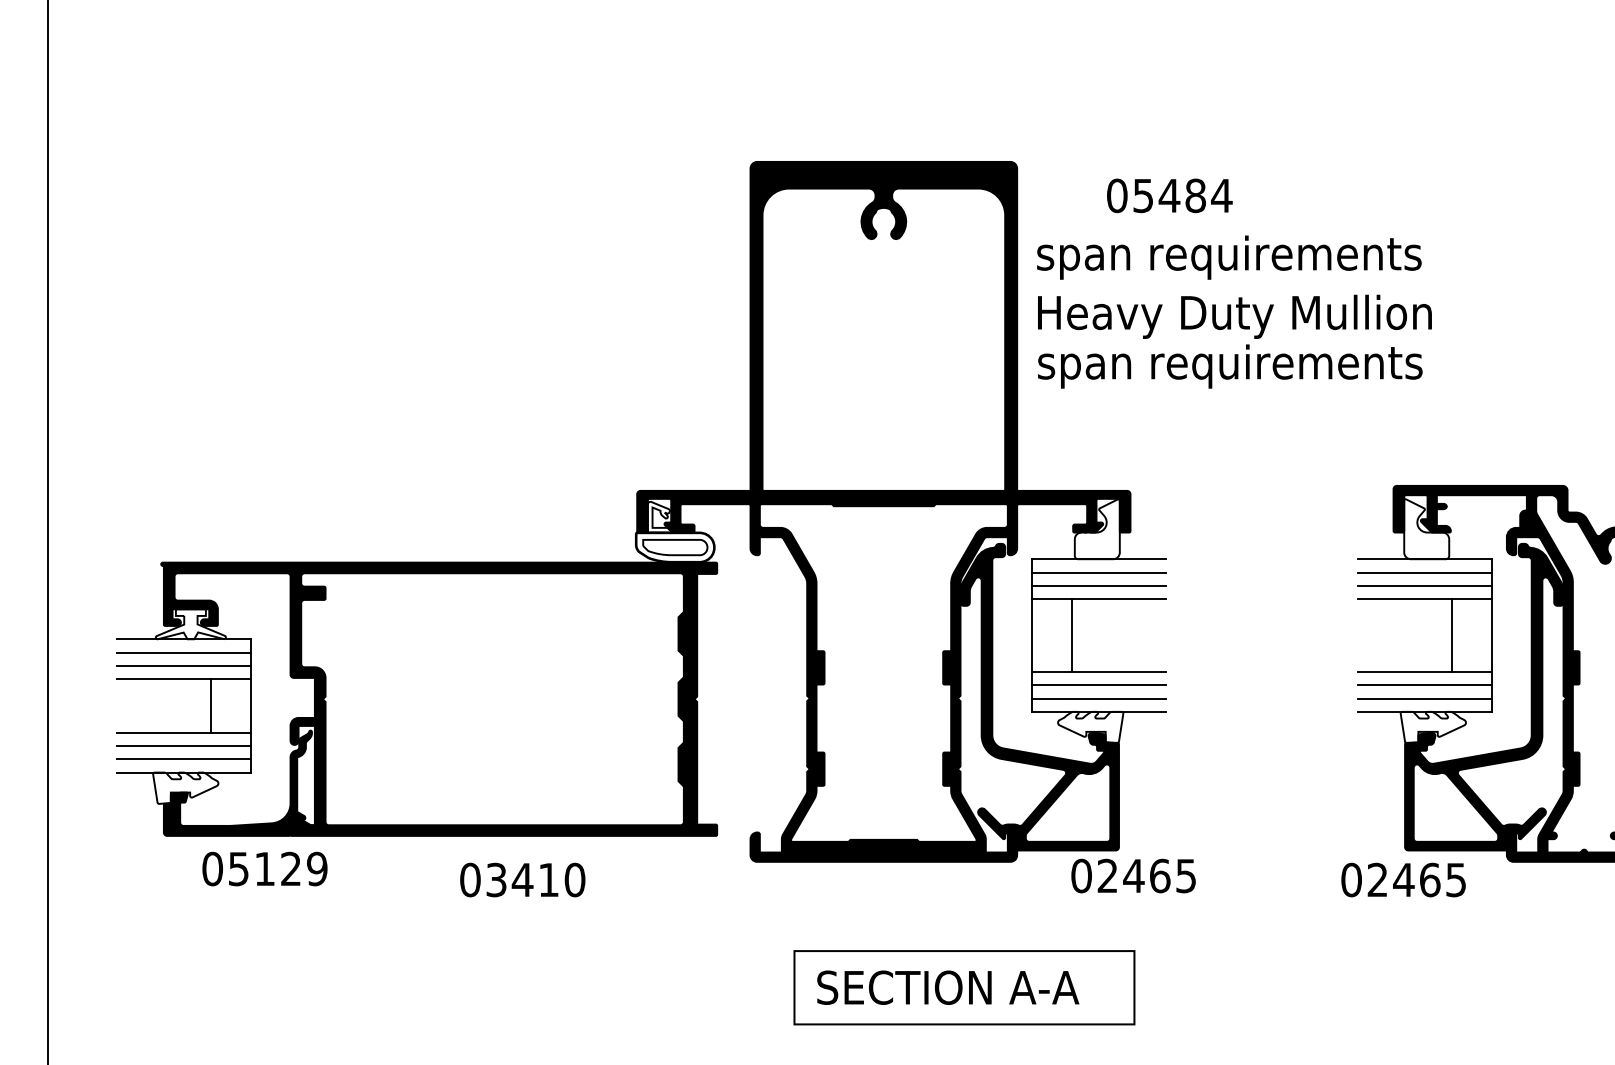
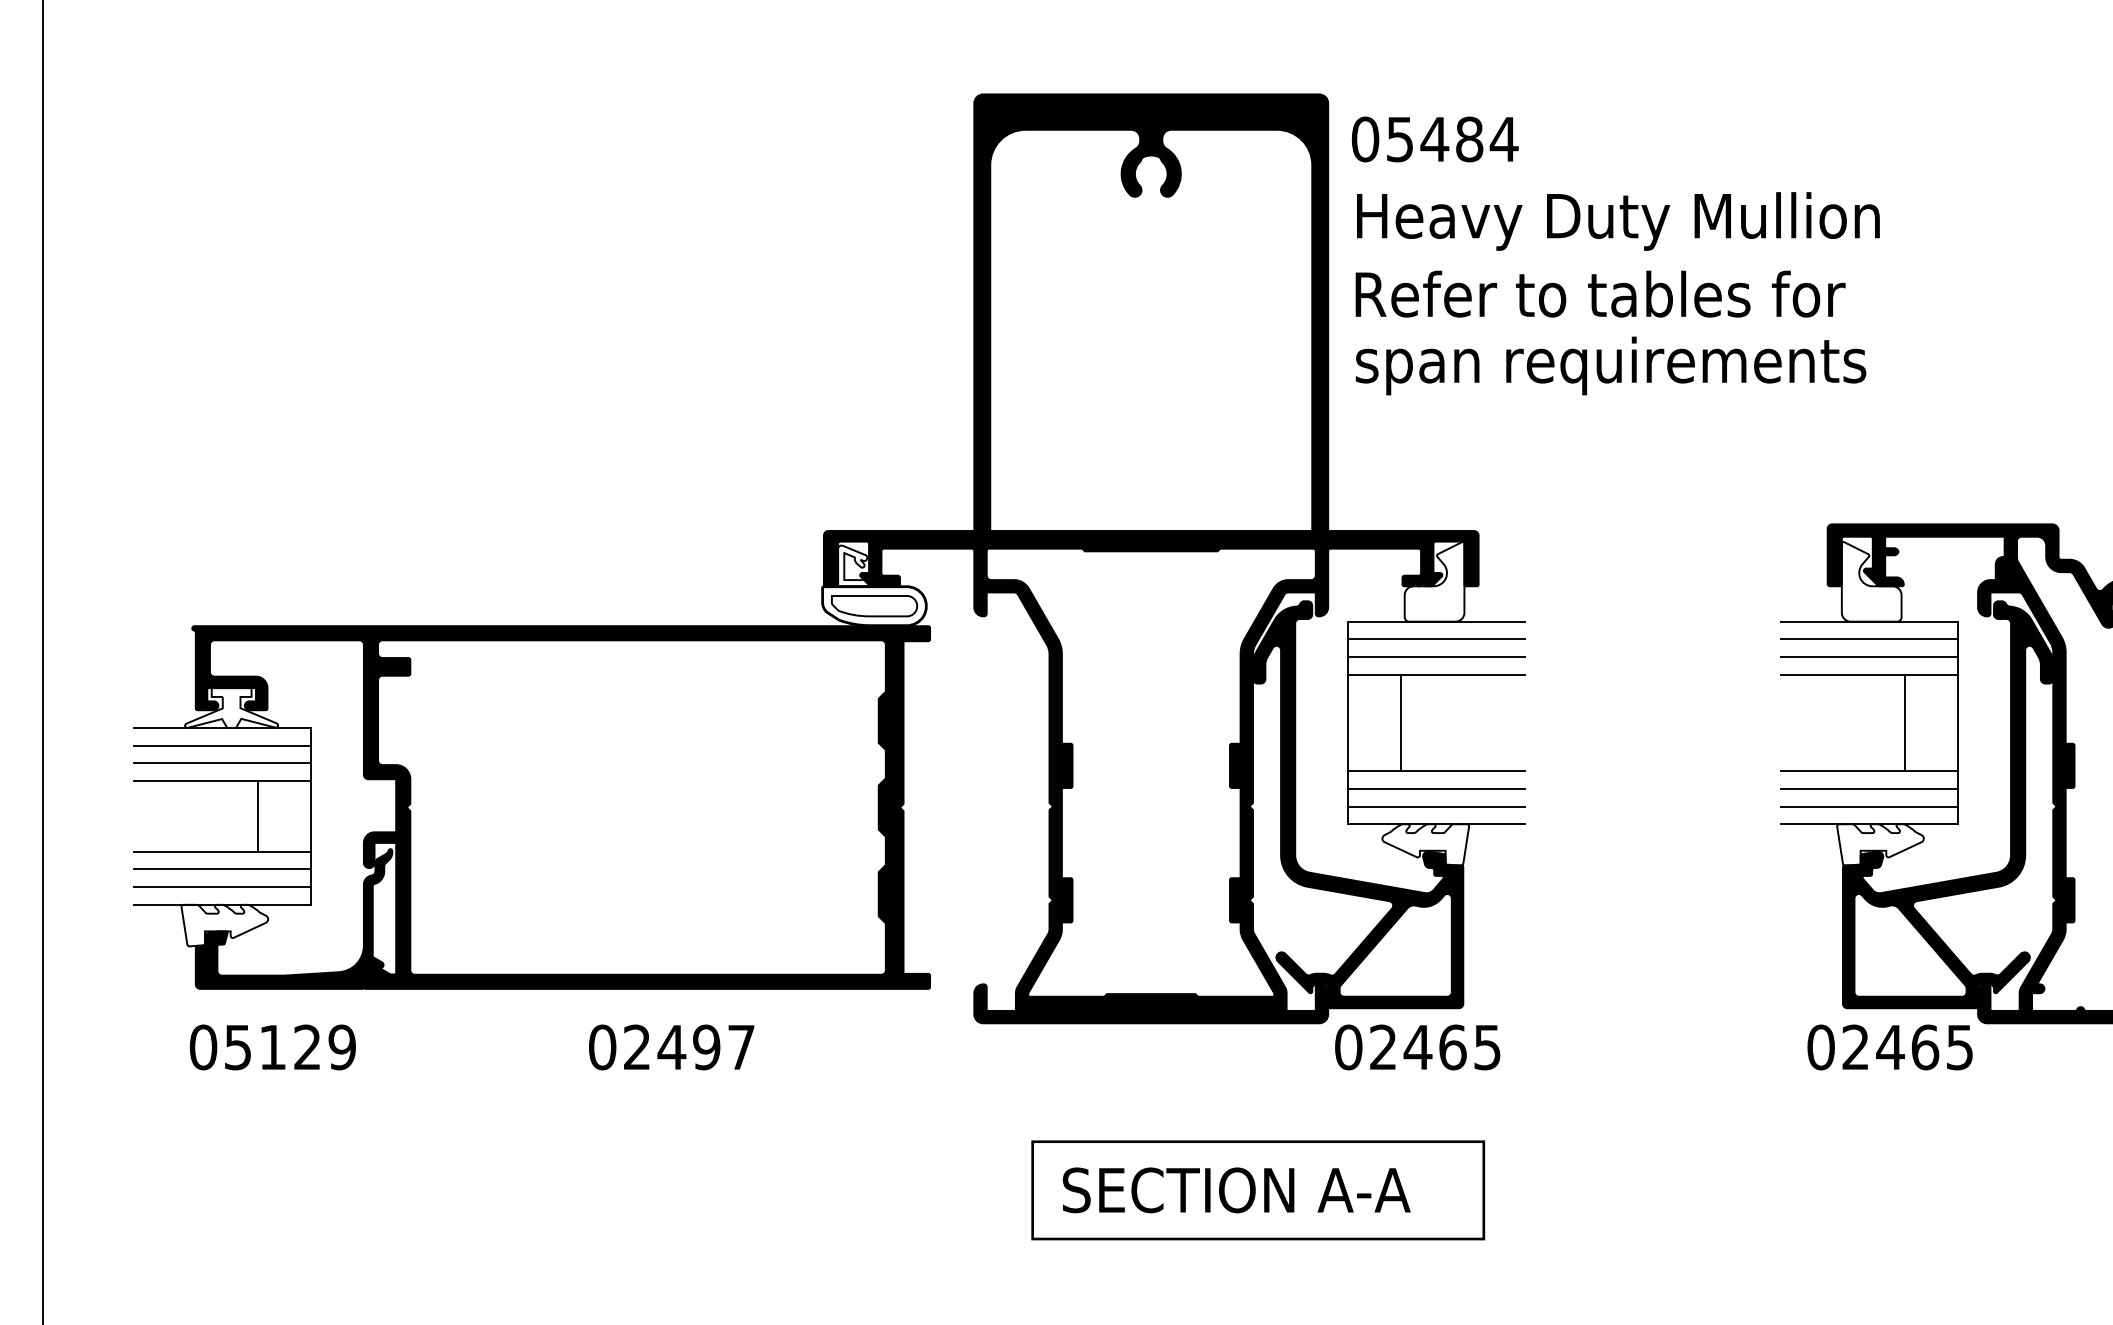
text: (1169, 195) -> (1434, 138), moved
text: (1234, 257) -> (1616, 221), span requirements -> Heavy Duty Mullion
text: (1236, 316) -> (1619, 299), Heavy Duty Mullion -> Refer to tables for
text: (264, 868) -> (272, 1046), moved
text: (1133, 875) -> (1417, 1046), moved
text: (535, 879) -> (688, 1046), 03410 -> 02497
text: (1403, 879) -> (1889, 1046), moved

